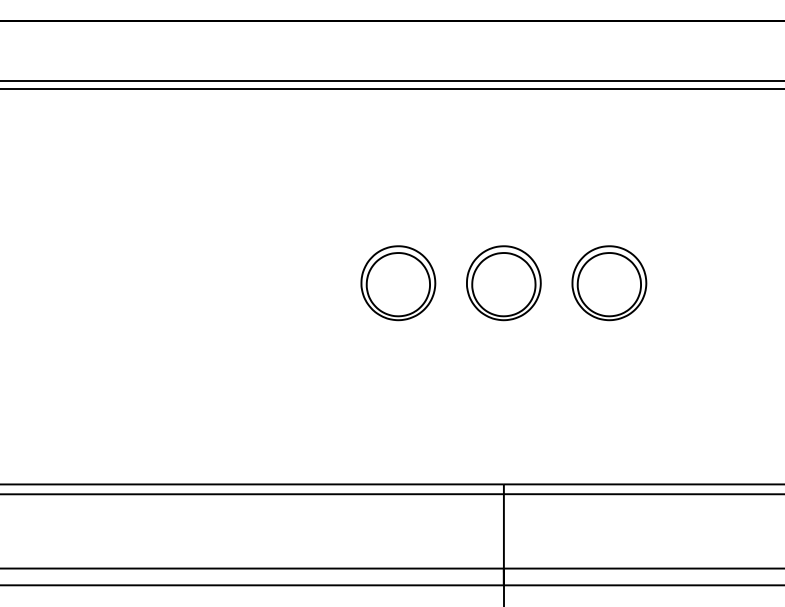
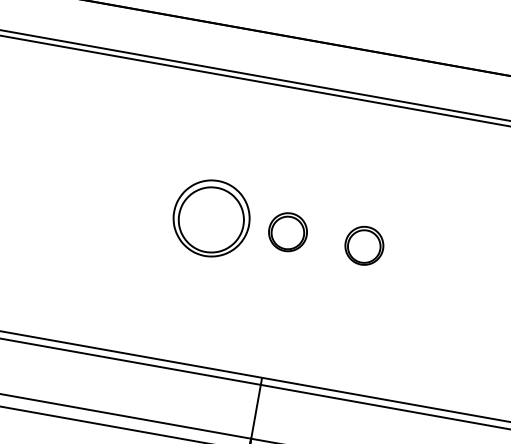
part: (398, 283) -> (211, 218), size x1.4
part: (503, 283) -> (287, 232), size x0.7
part: (609, 283) -> (364, 246), size x0.7

